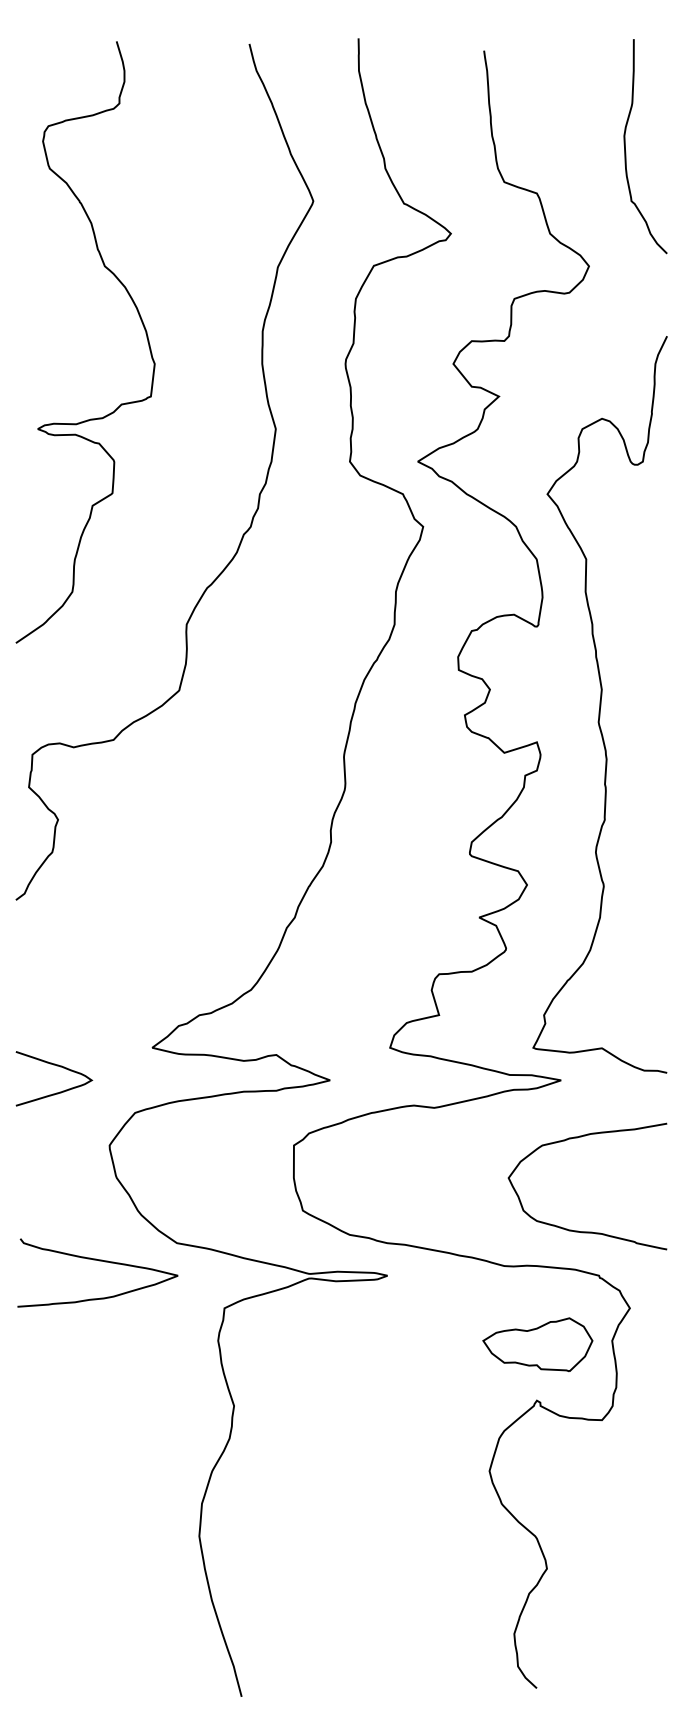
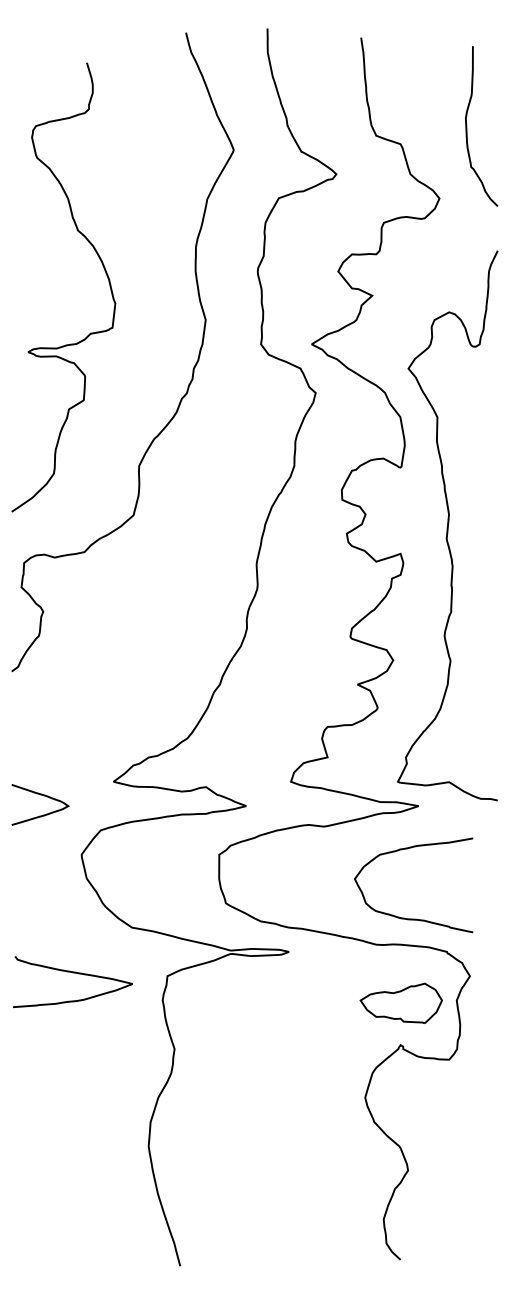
curve: (626, 152) -> (467, 130), moved
curve: (140, 320) -> (104, 271), moved
curve: (578, 1230) -> (406, 918), moved
curve: (99, 1261) -> (74, 973), moved

